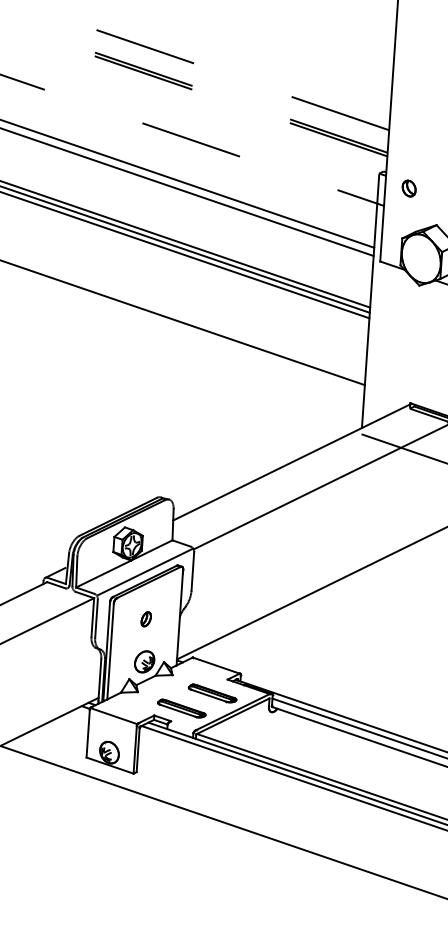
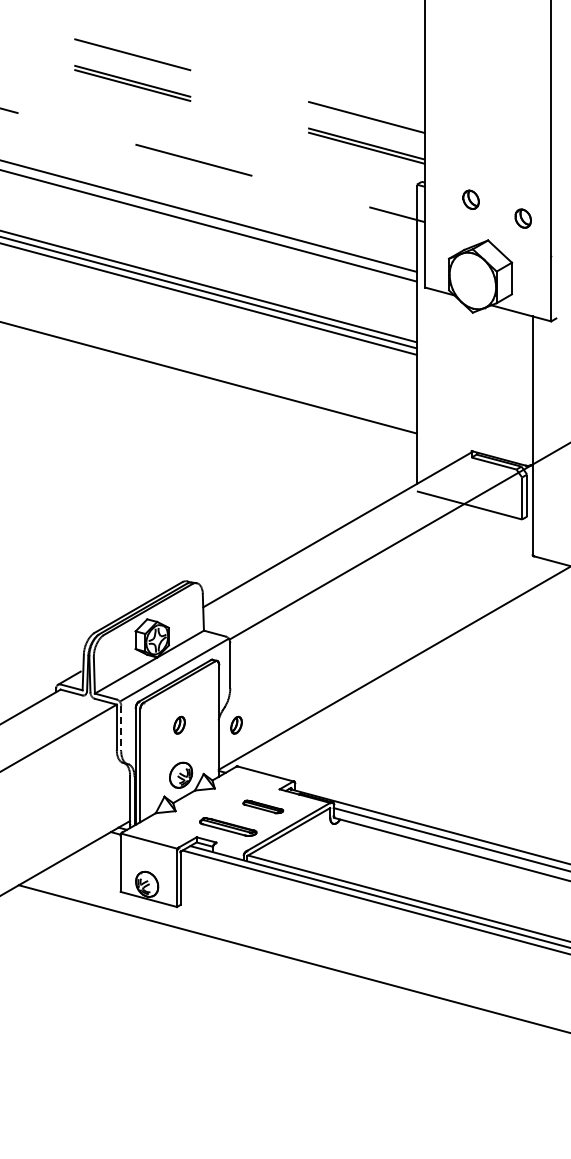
part: (408, 188) -> (470, 199), moved
line: (96, 618) -> (121, 728), solid -> dashed
part: (194, 621) -> (236, 724), added
part: (212, 693) -> (263, 806), size x0.7

